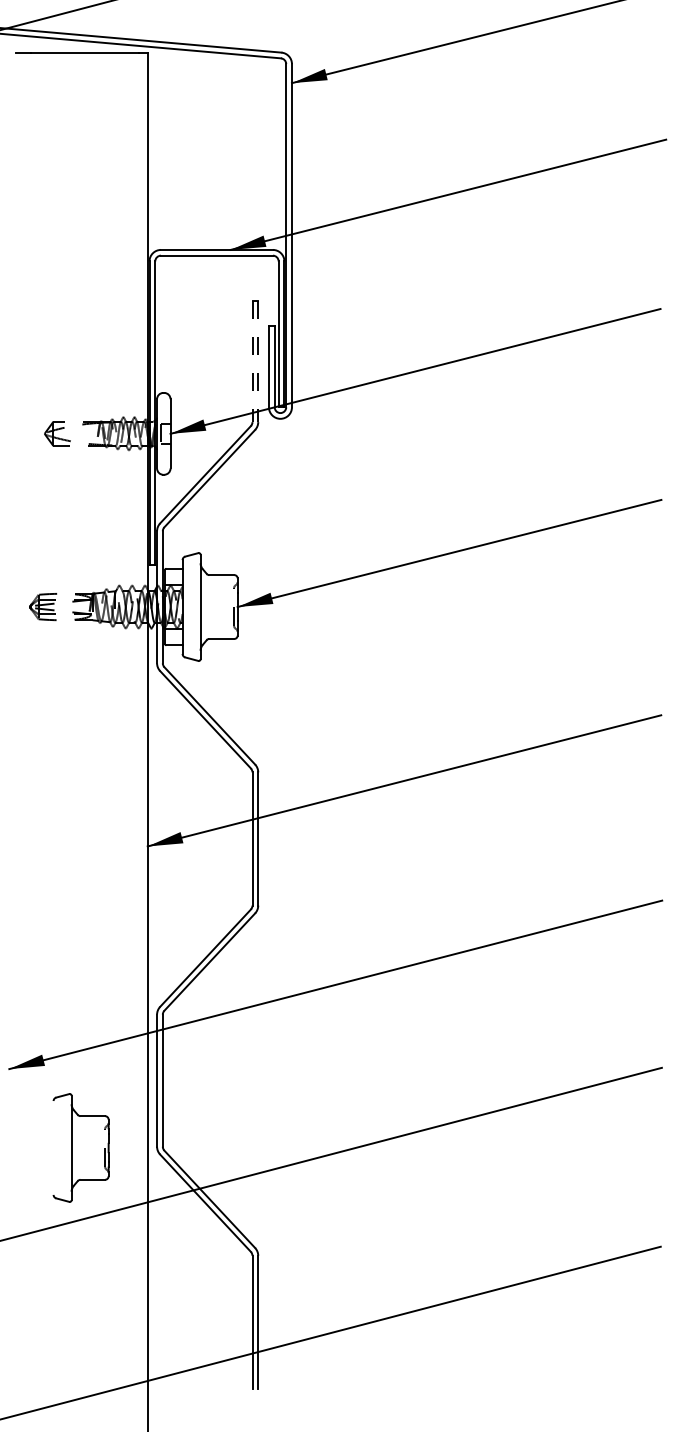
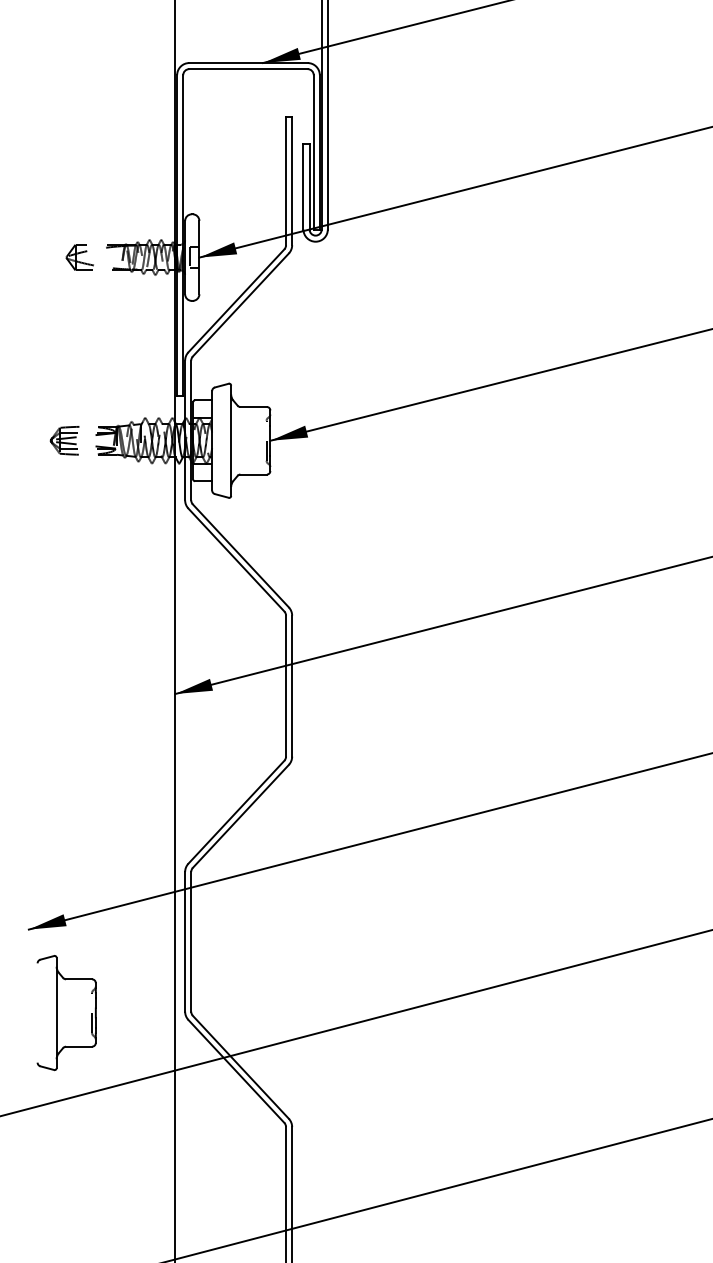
line: (252, 361) -> (286, 181), dashed -> solid
line: (258, 361) -> (292, 181), dashed -> solid
part: (80, 1147) -> (66, 1012), moved

